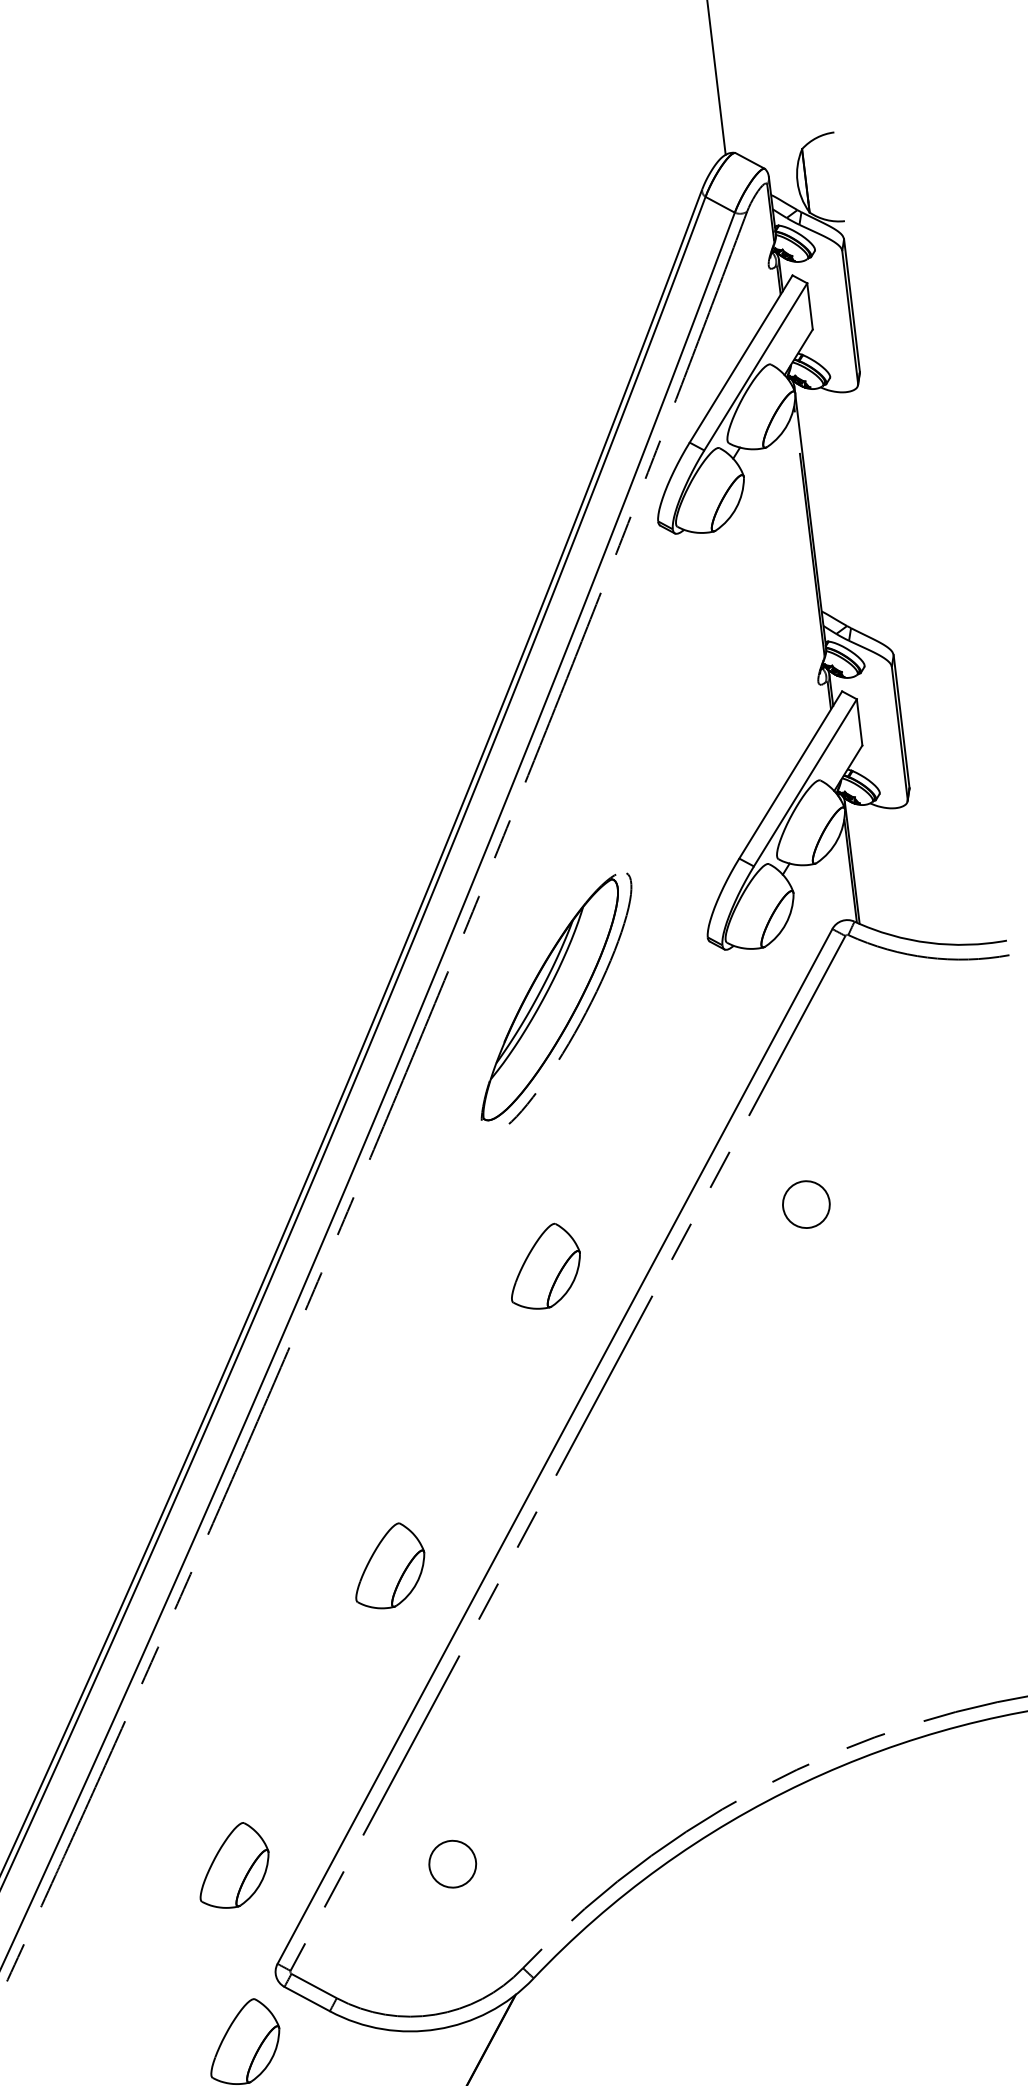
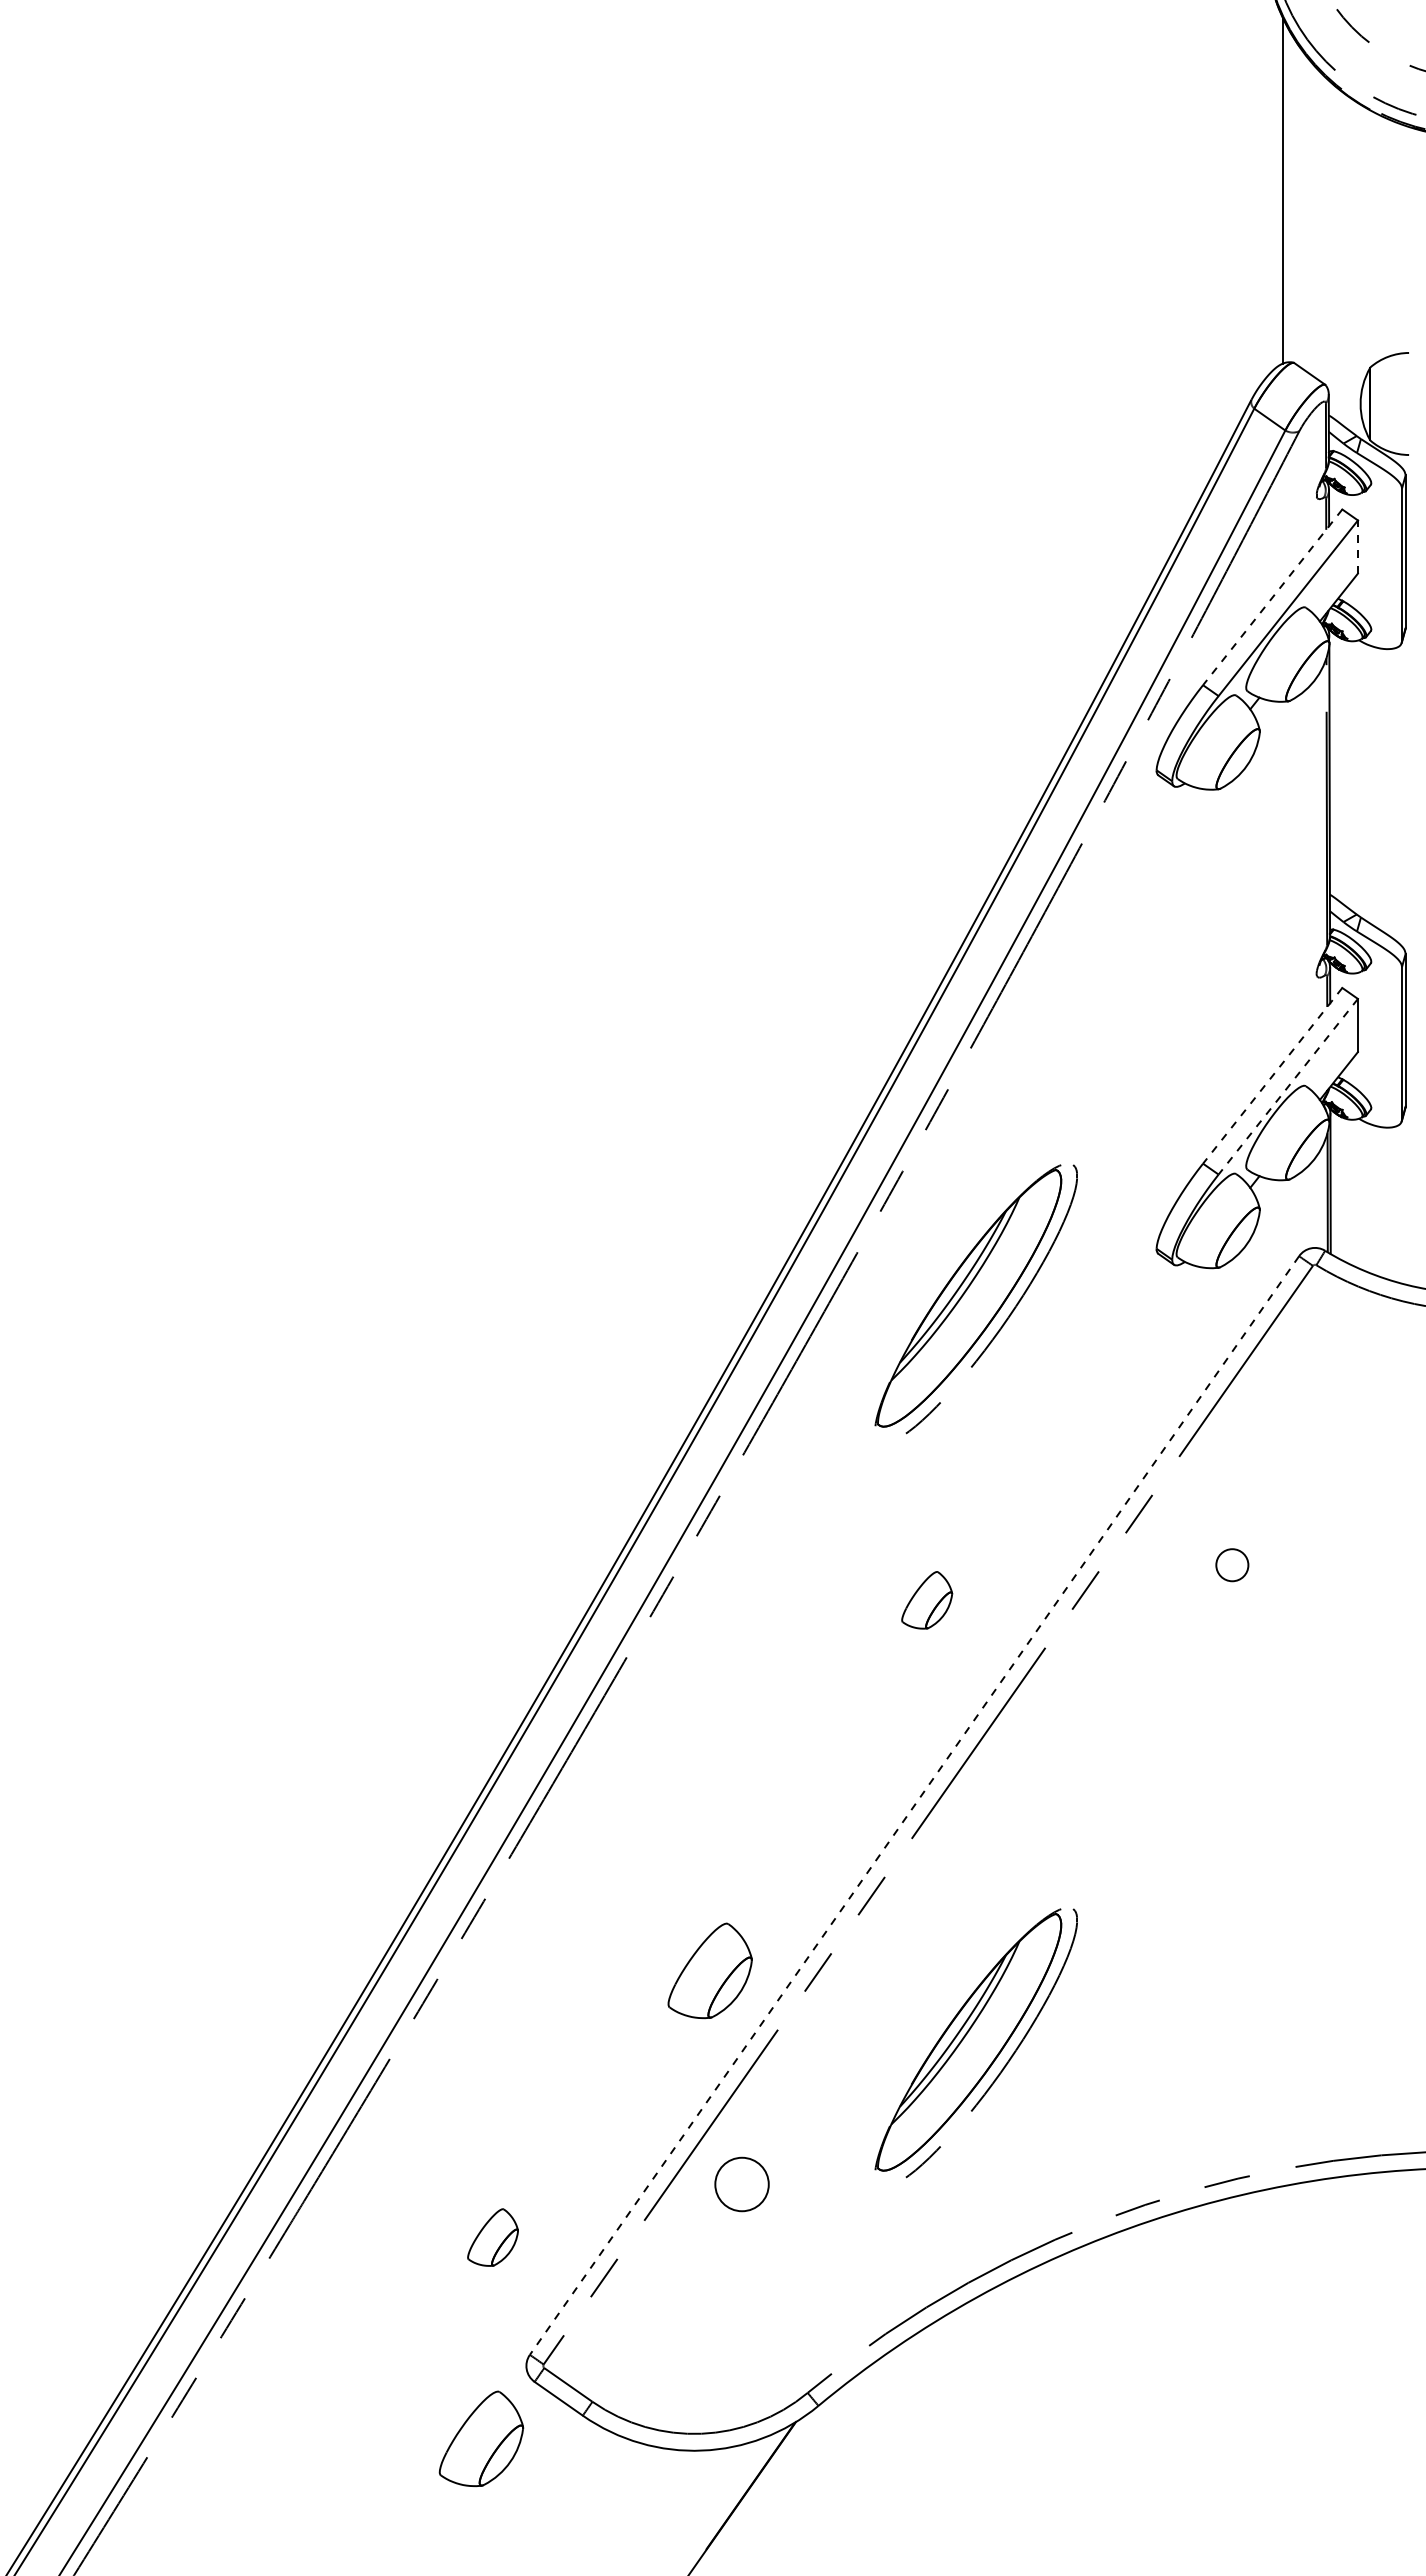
line: (809, 306) -> (1357, 547), solid -> dashed
line: (740, 359) -> (1272, 597), solid -> dashed
line: (790, 775) -> (1272, 1076), solid -> dashed
line: (804, 783) -> (1287, 1087), solid -> dashed
circle: (806, 1203) -> (1232, 1564), size x0.6
part: (544, 1266) -> (926, 1600), size x0.6
line: (554, 1446) -> (914, 1805), solid -> dashed
part: (388, 1565) -> (709, 1970), moved
part: (632, 1647) -> (975, 2043), added
circle: (452, 1864) -> (741, 2184), moved
part: (232, 1865) -> (492, 2237), size x0.6

